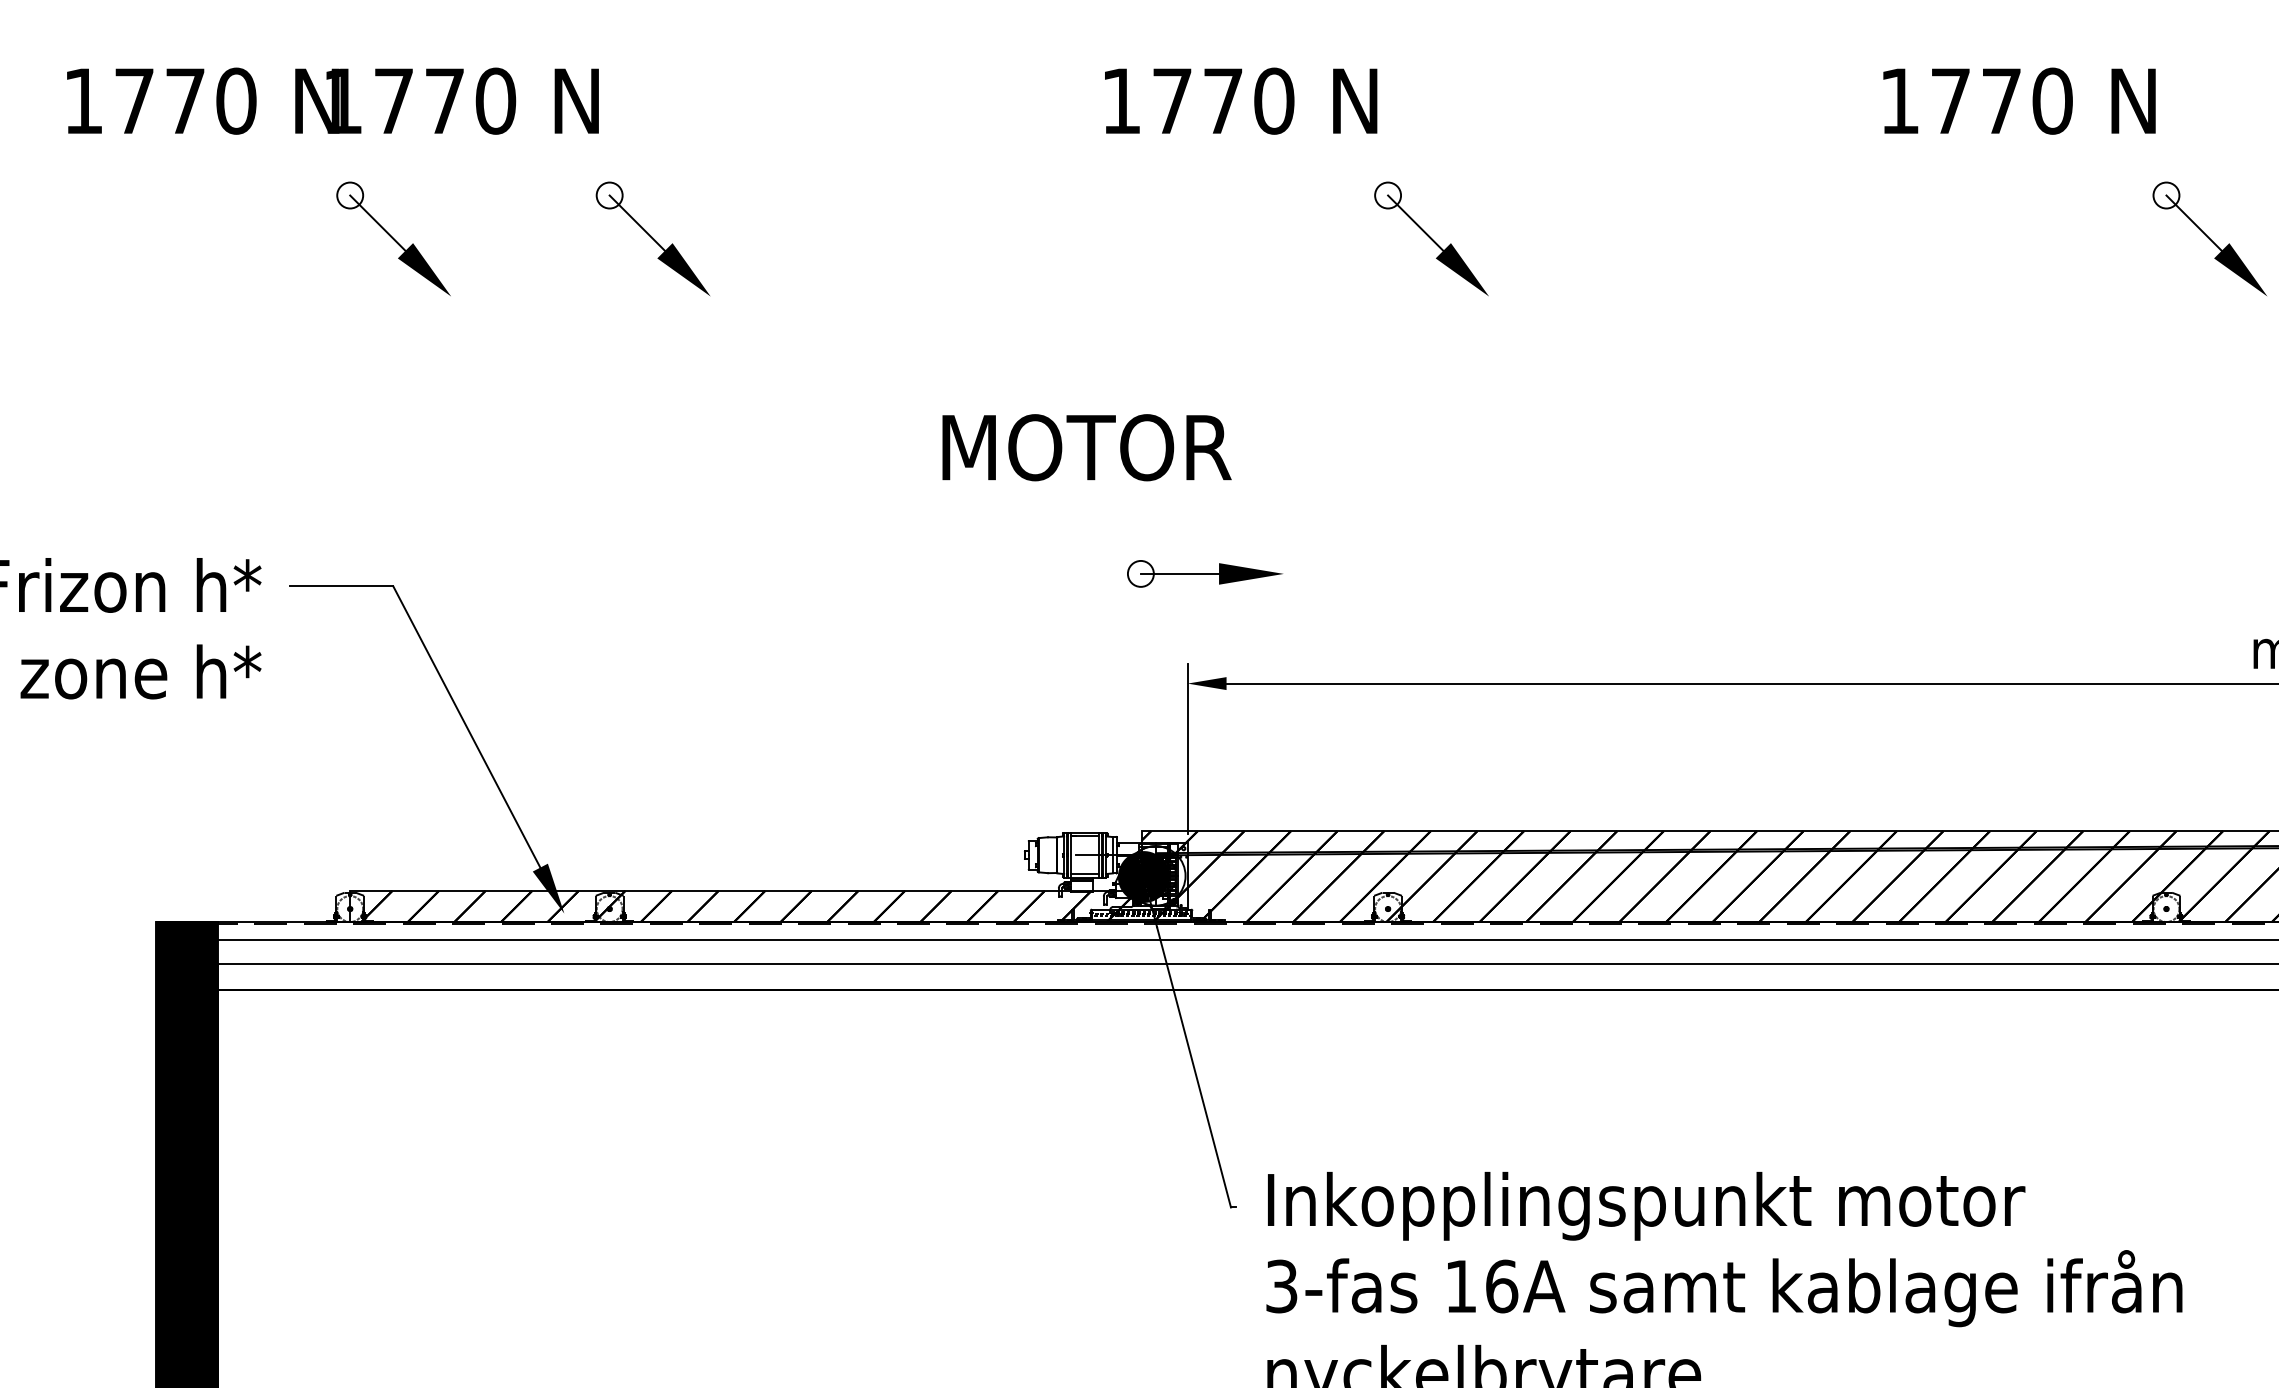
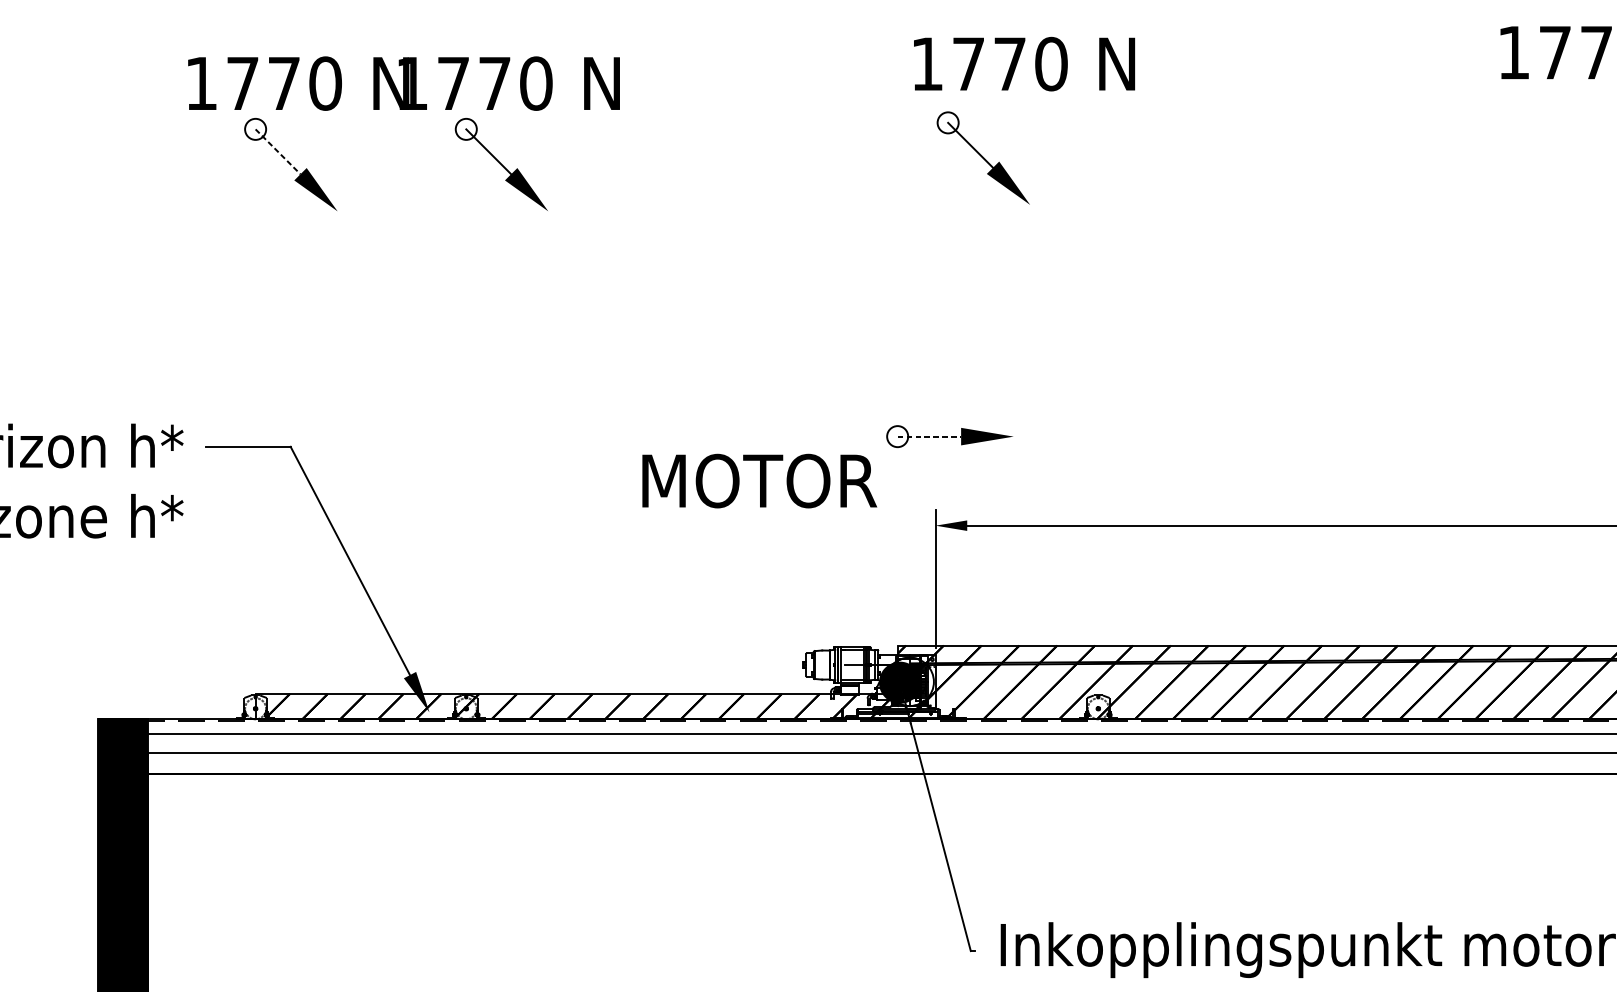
text: (332, 100) -> (403, 83), moved
text: (1241, 100) -> (1024, 63), moved
line: (378, 223) -> (278, 152), solid -> dashed
part: (1431, 238) -> (983, 157), moved
text: (1086, 447) -> (759, 480), moved
line: (1180, 573) -> (929, 436), solid -> dashed

